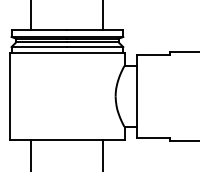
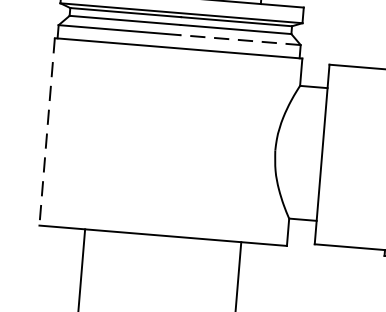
line: (95, 47) -> (240, 41), solid -> dashed
line: (10, 96) -> (47, 132), solid -> dashed

